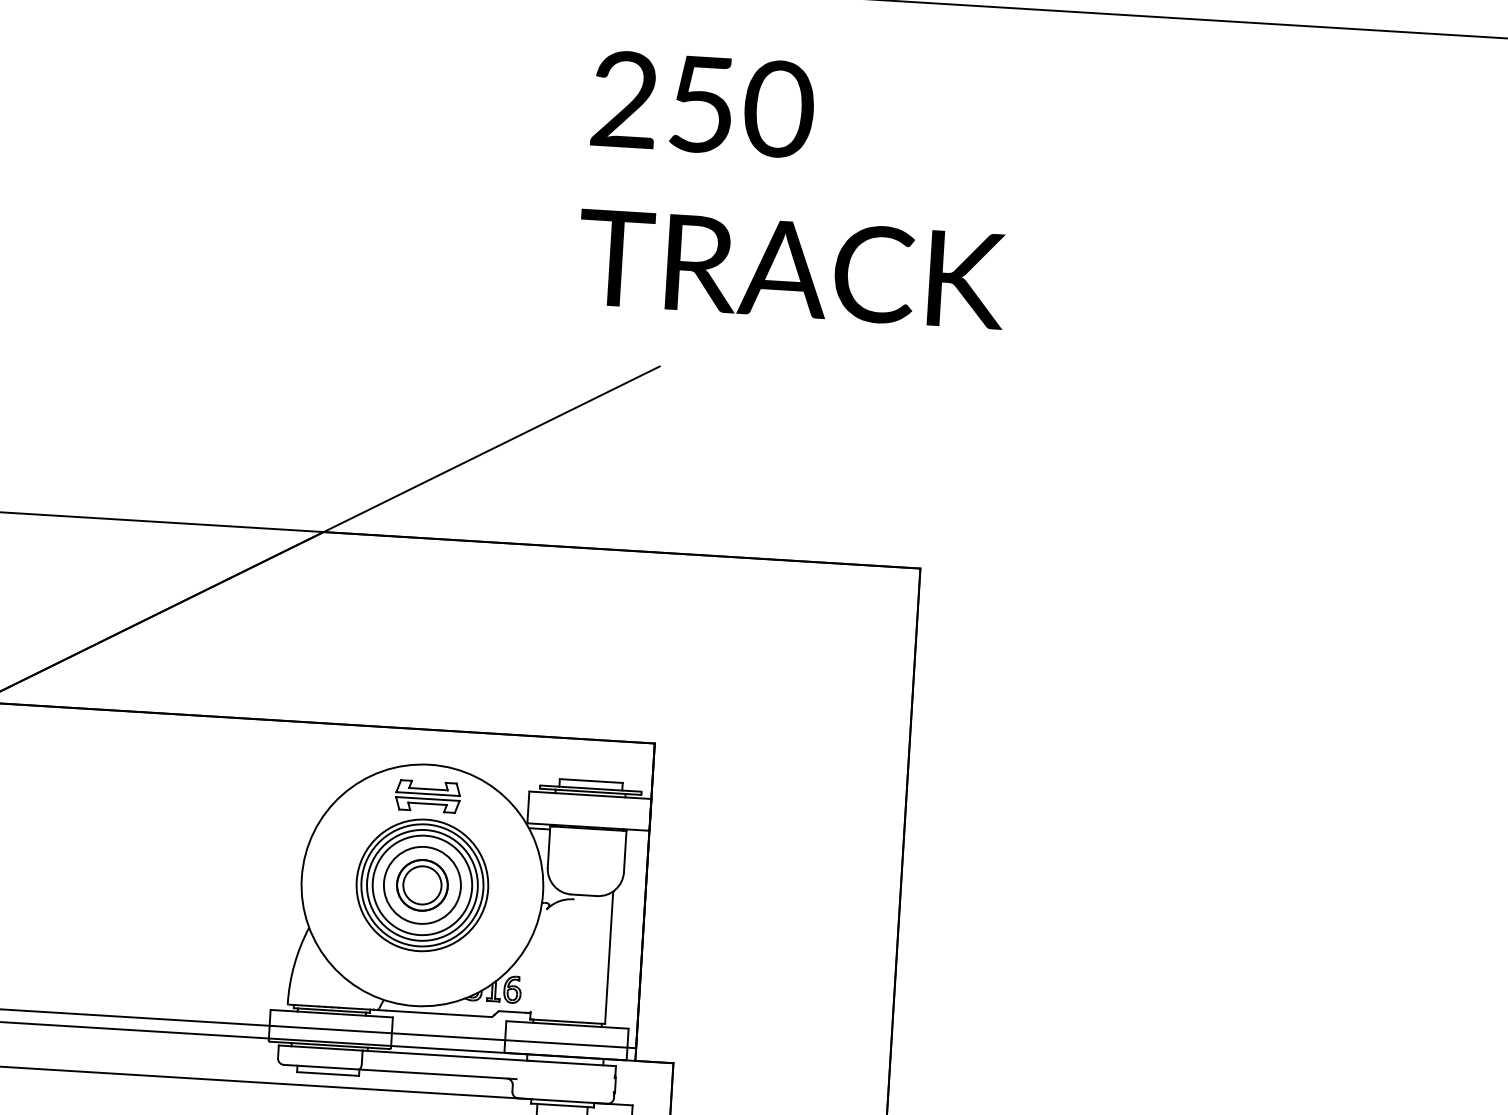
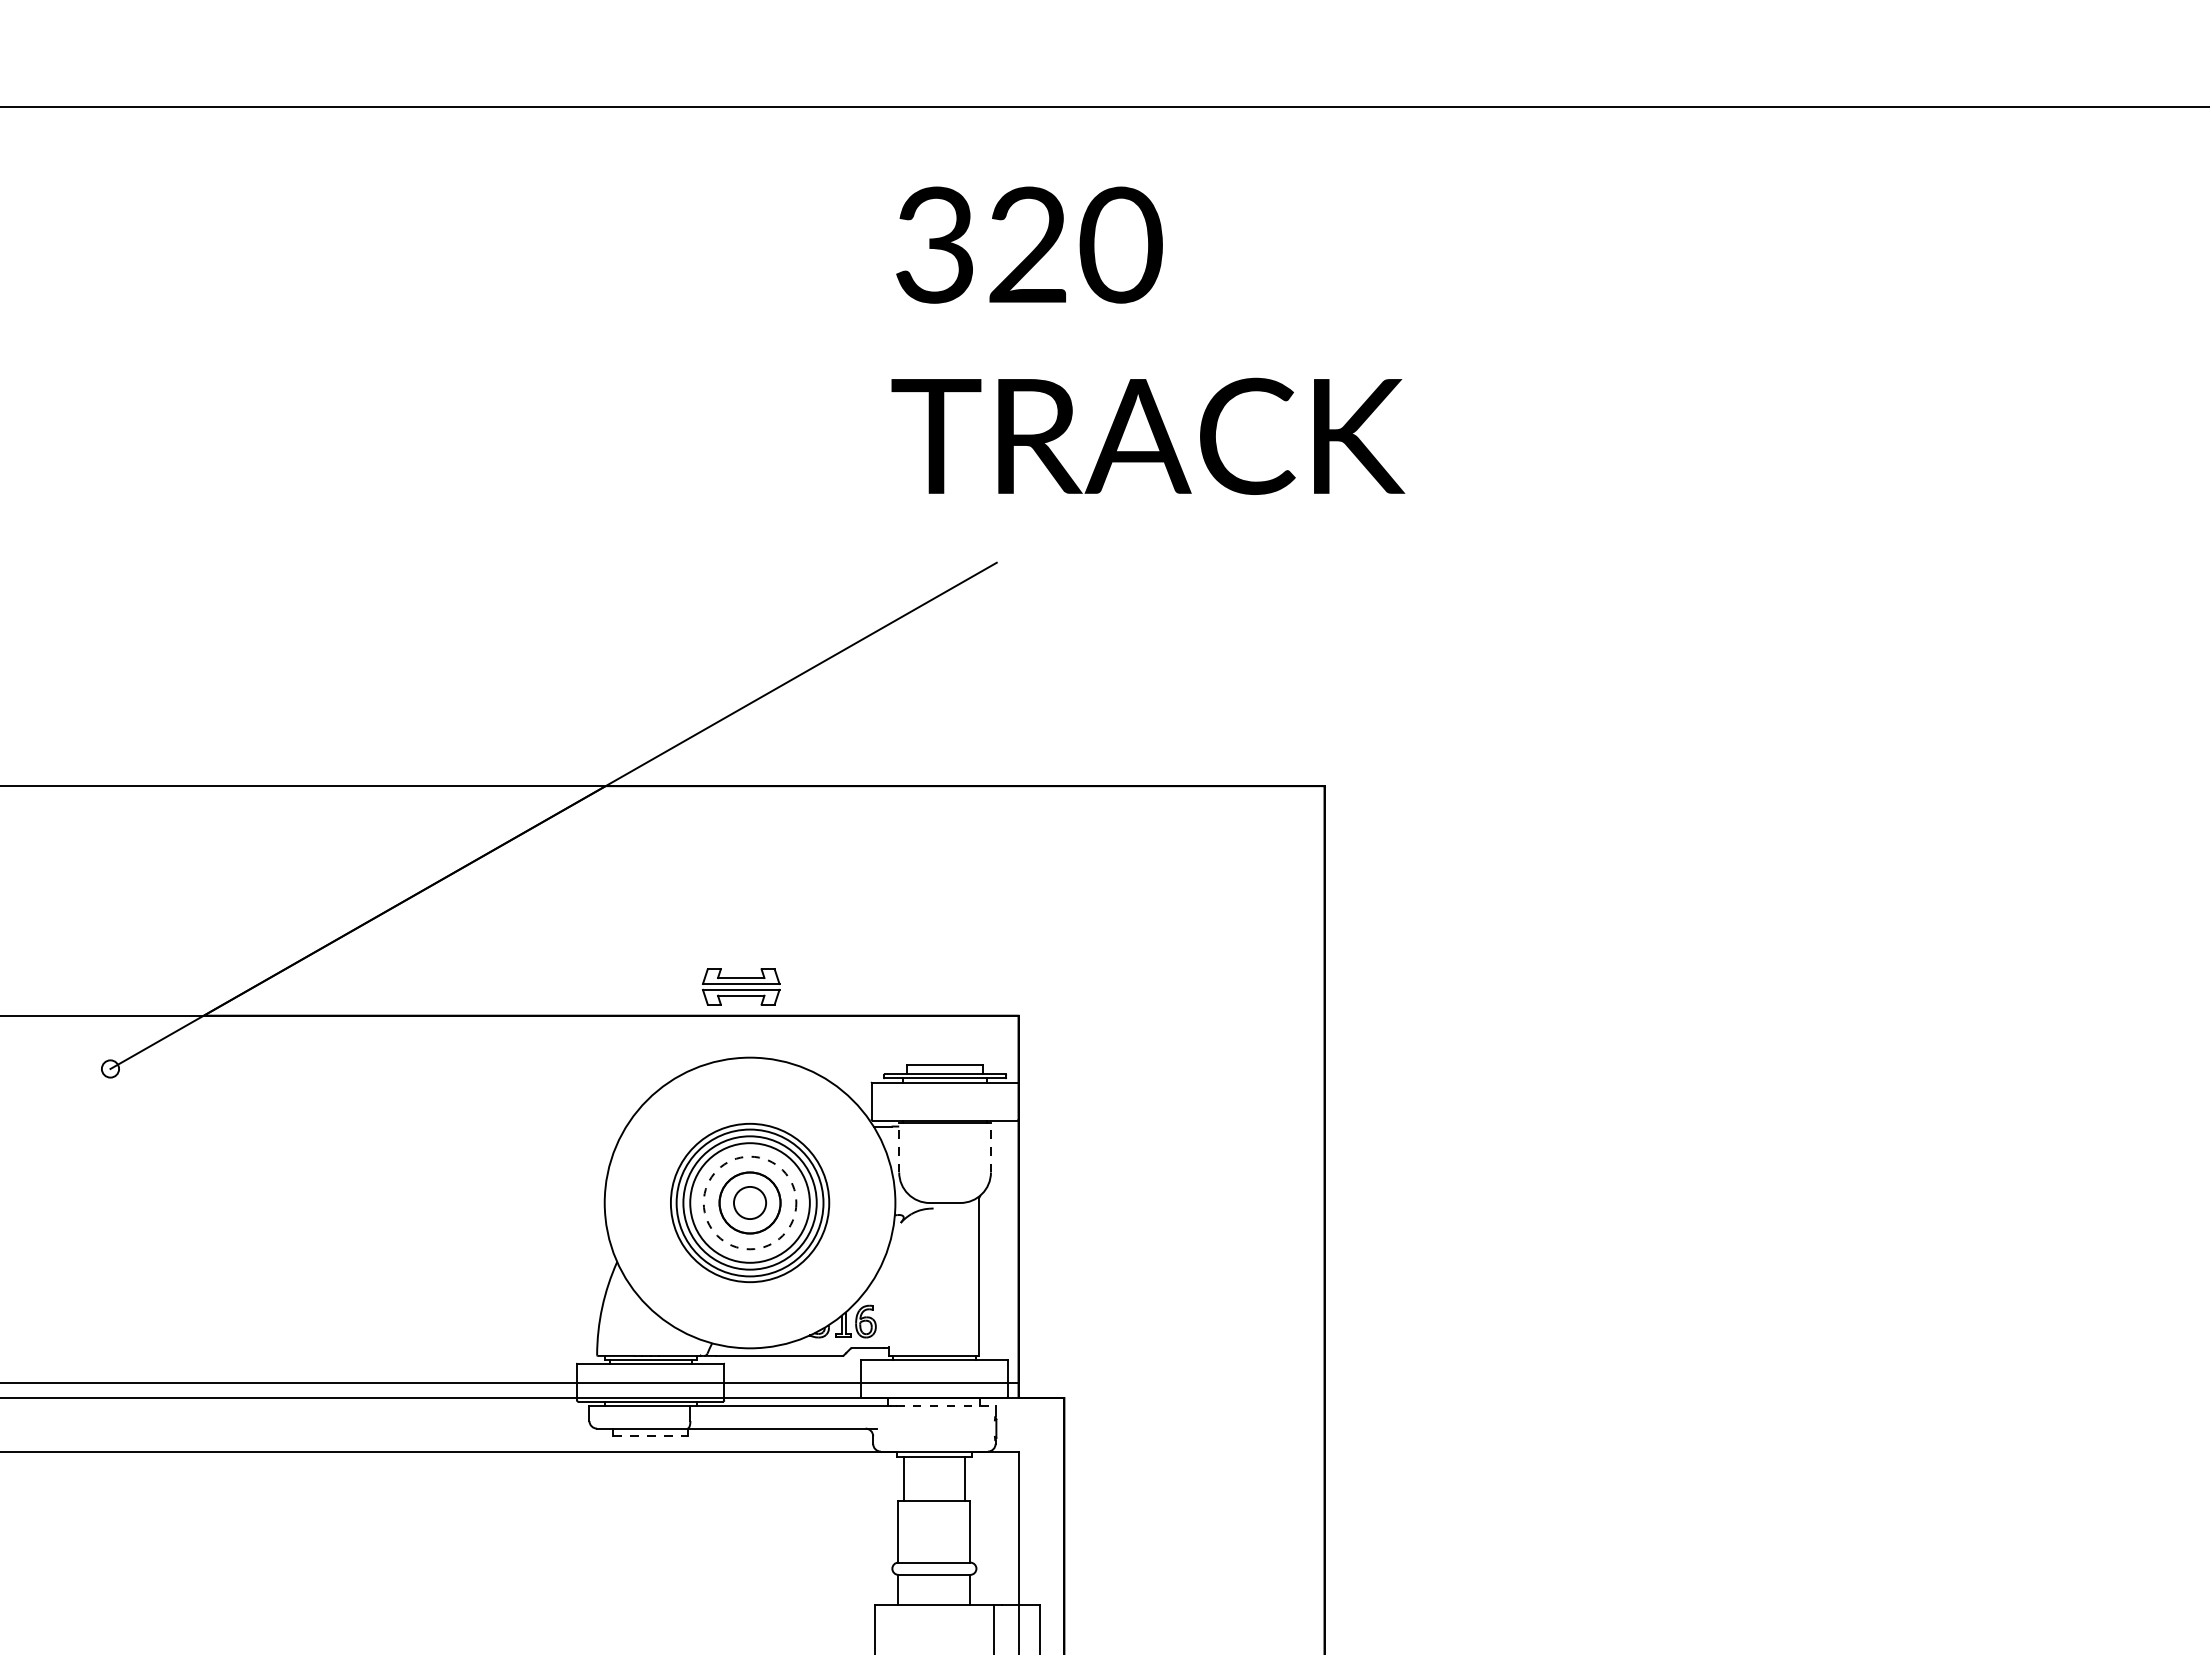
text: (662, 101) -> (980, 244), 250 -> 320
part: (428, 796) -> (741, 986), moved
line: (549, 846) -> (899, 1147), solid -> dashed
line: (624, 851) -> (990, 1147), solid -> dashed
circle: (421, 884) -> (749, 1202), solid -> dashed
circle: (422, 885) -> (750, 1202), size x0.7
line: (574, 1063) -> (945, 1405), solid -> dashed
line: (328, 1074) -> (651, 1436), solid -> dashed

